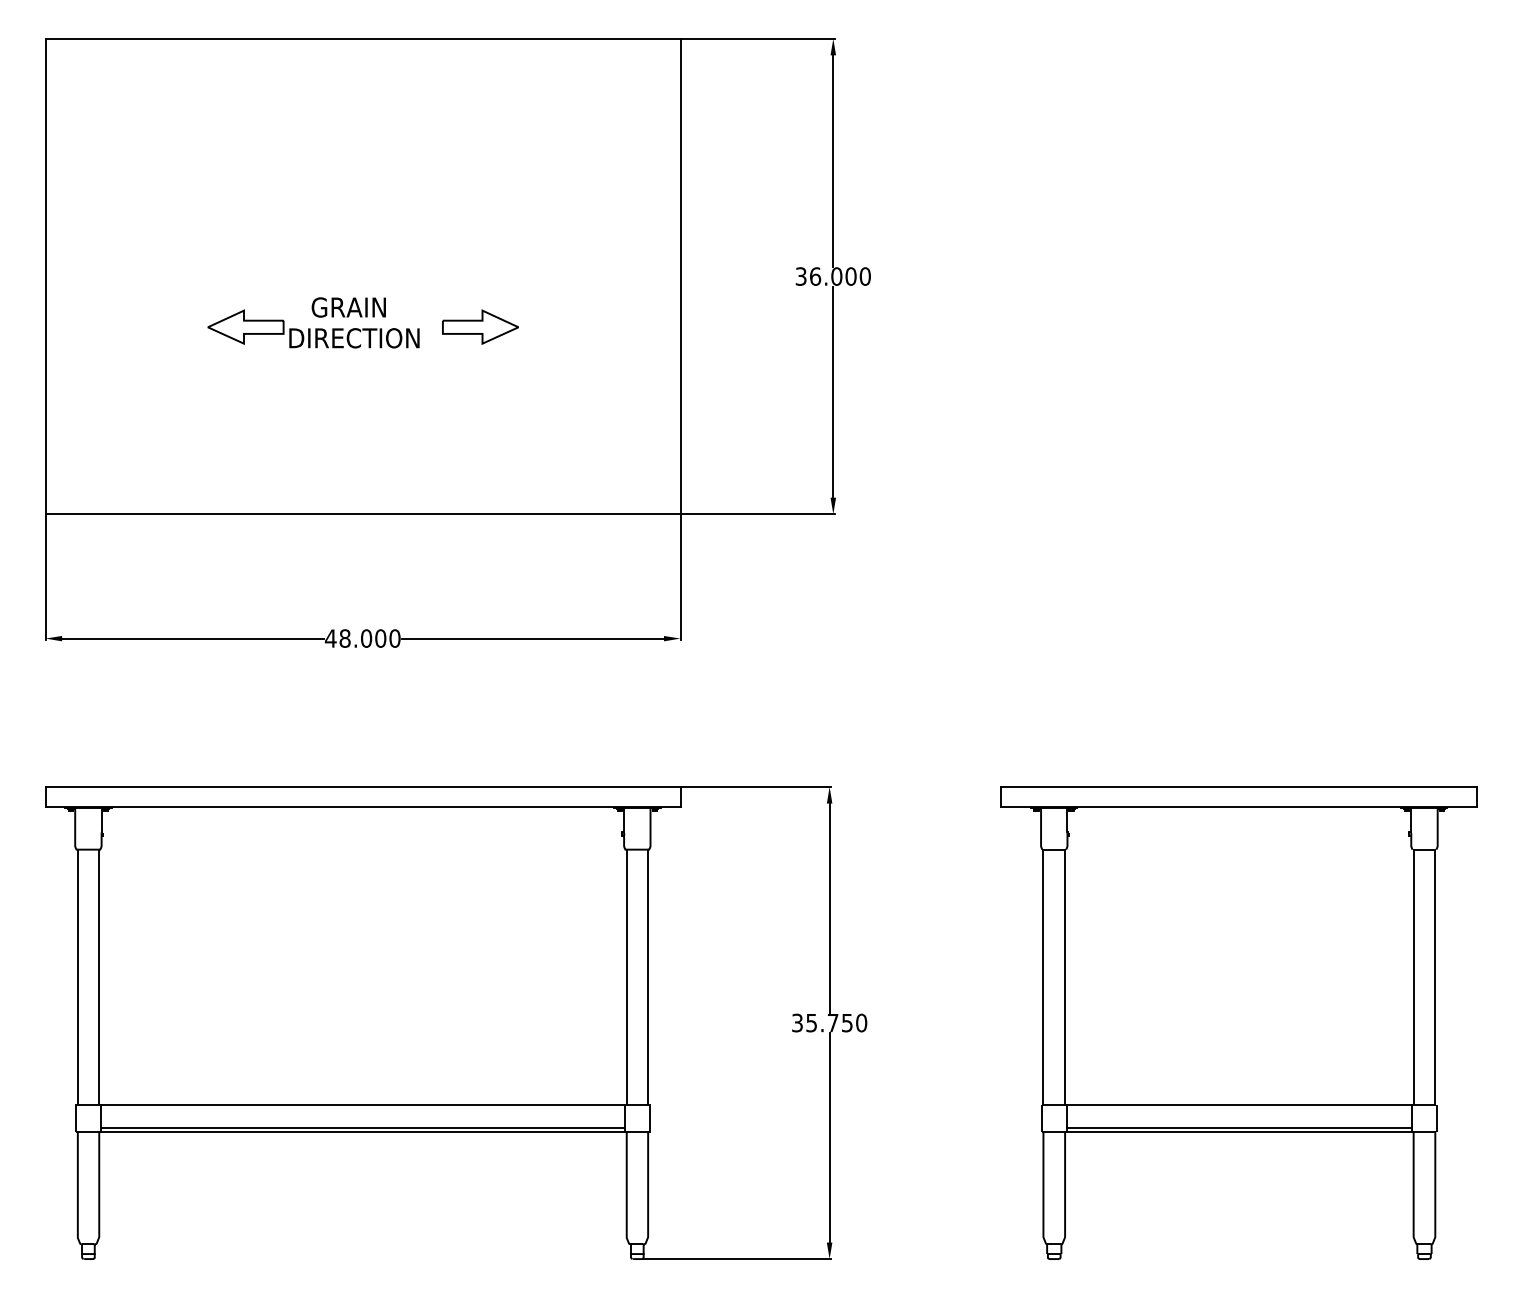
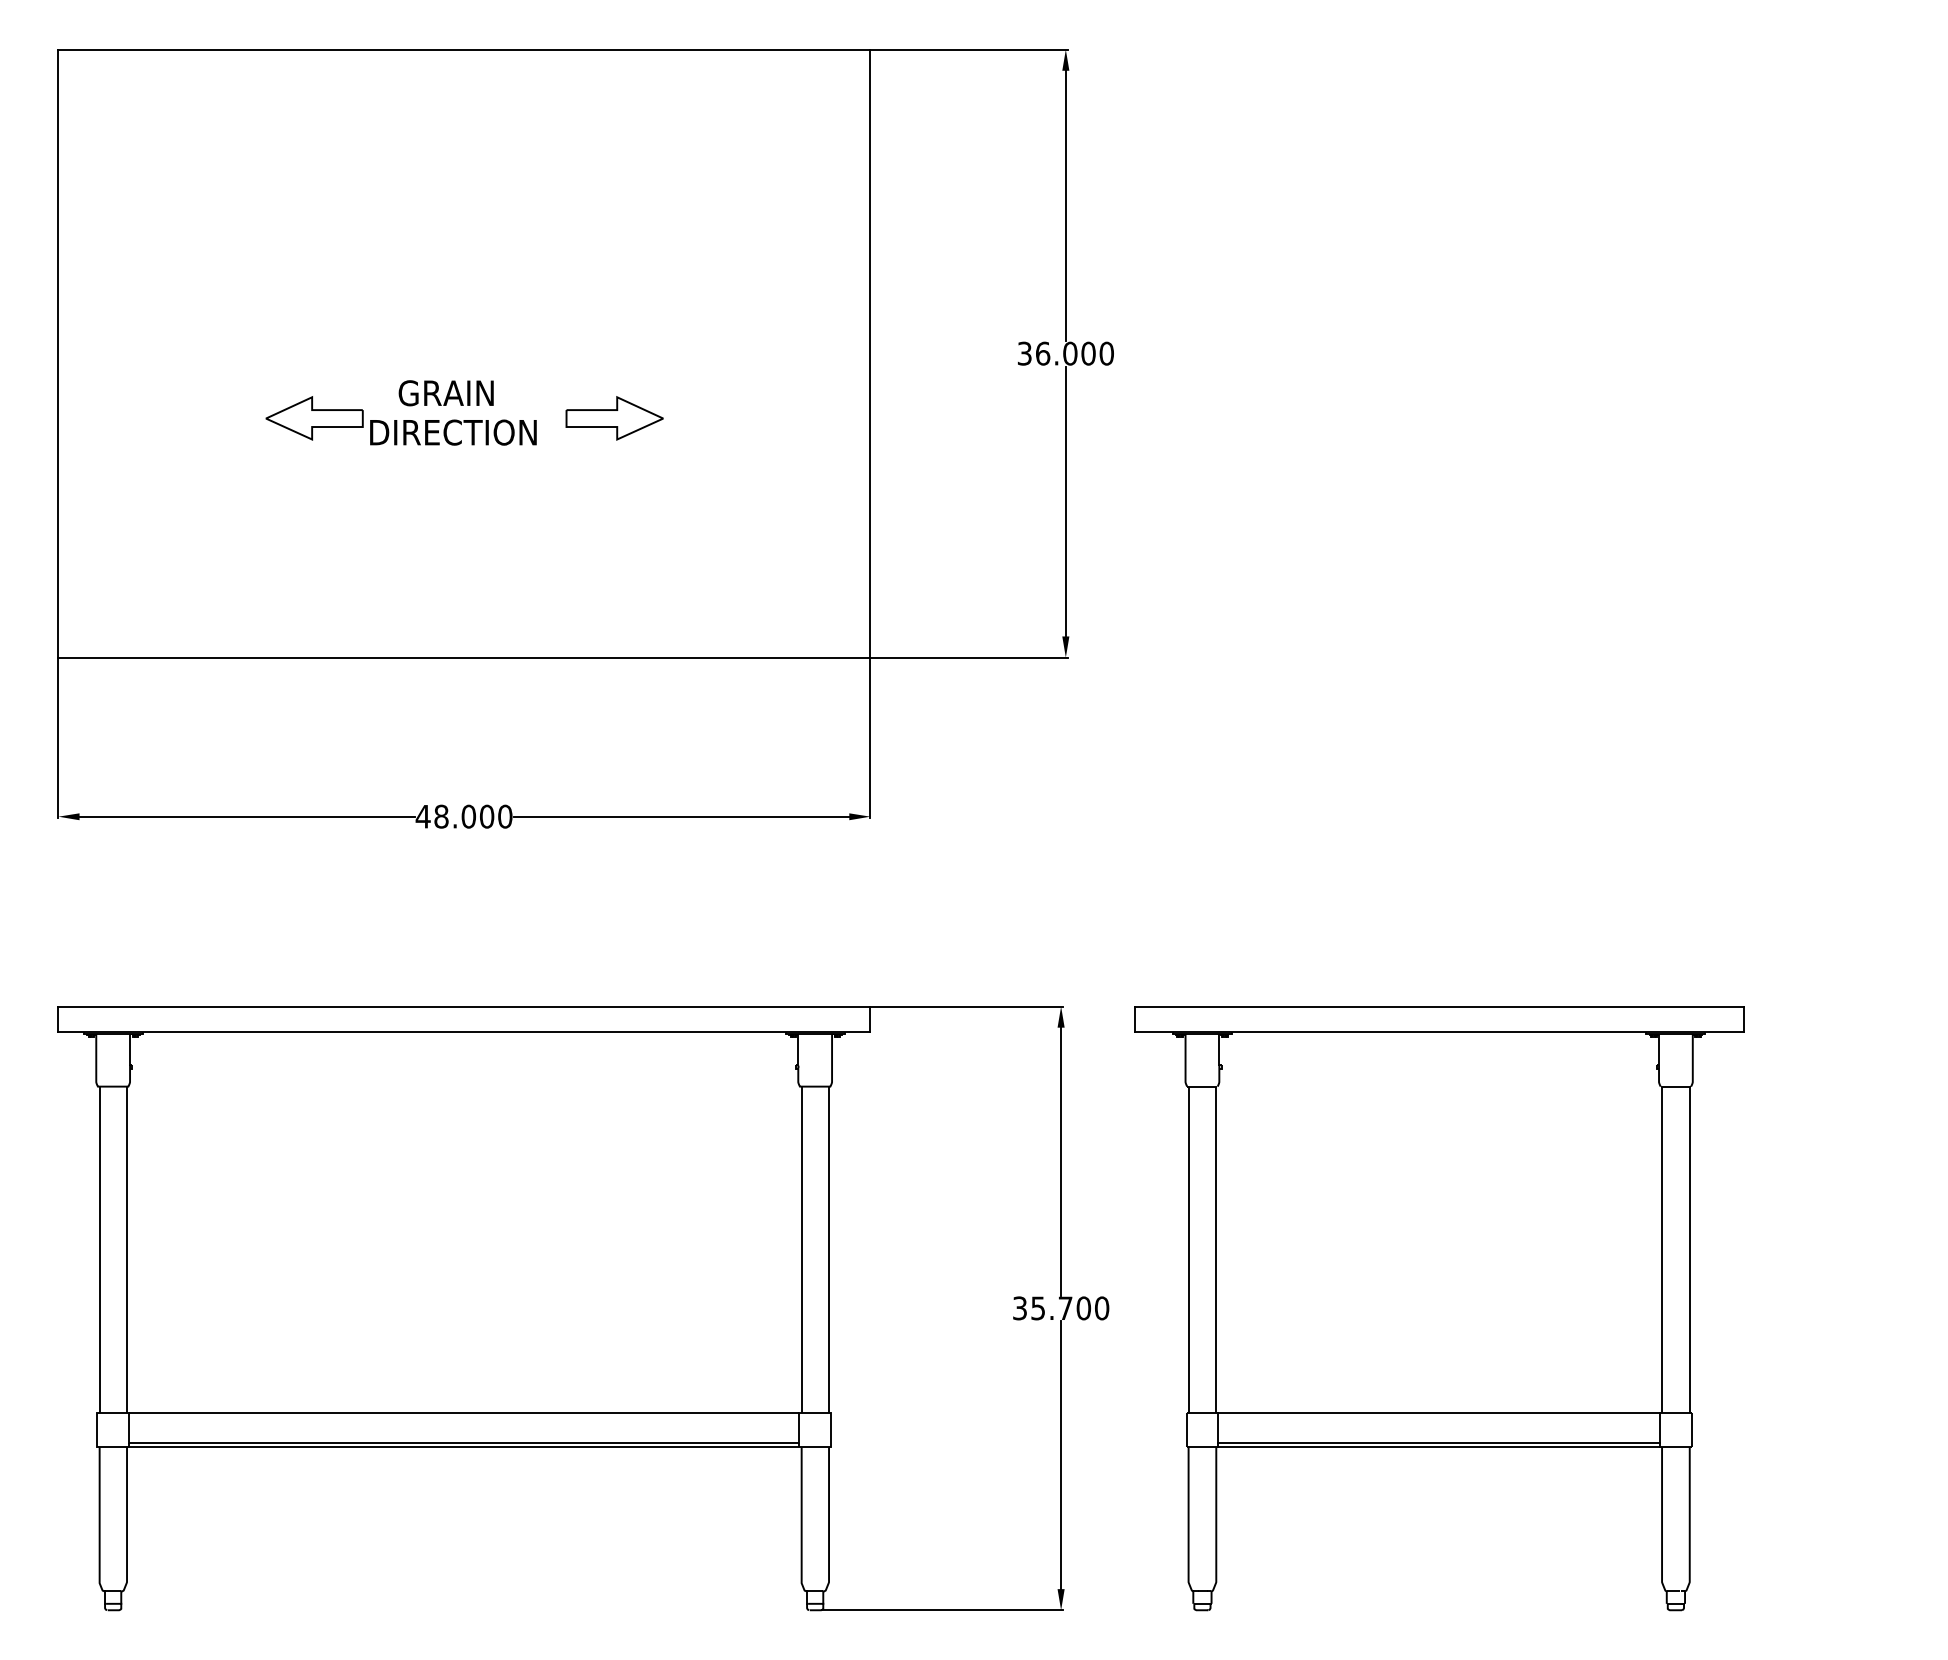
text: (847, 1023) -> (1083, 1308), 35.750 -> 35.700
part: (1239, 1023) -> (1439, 1308), moved

